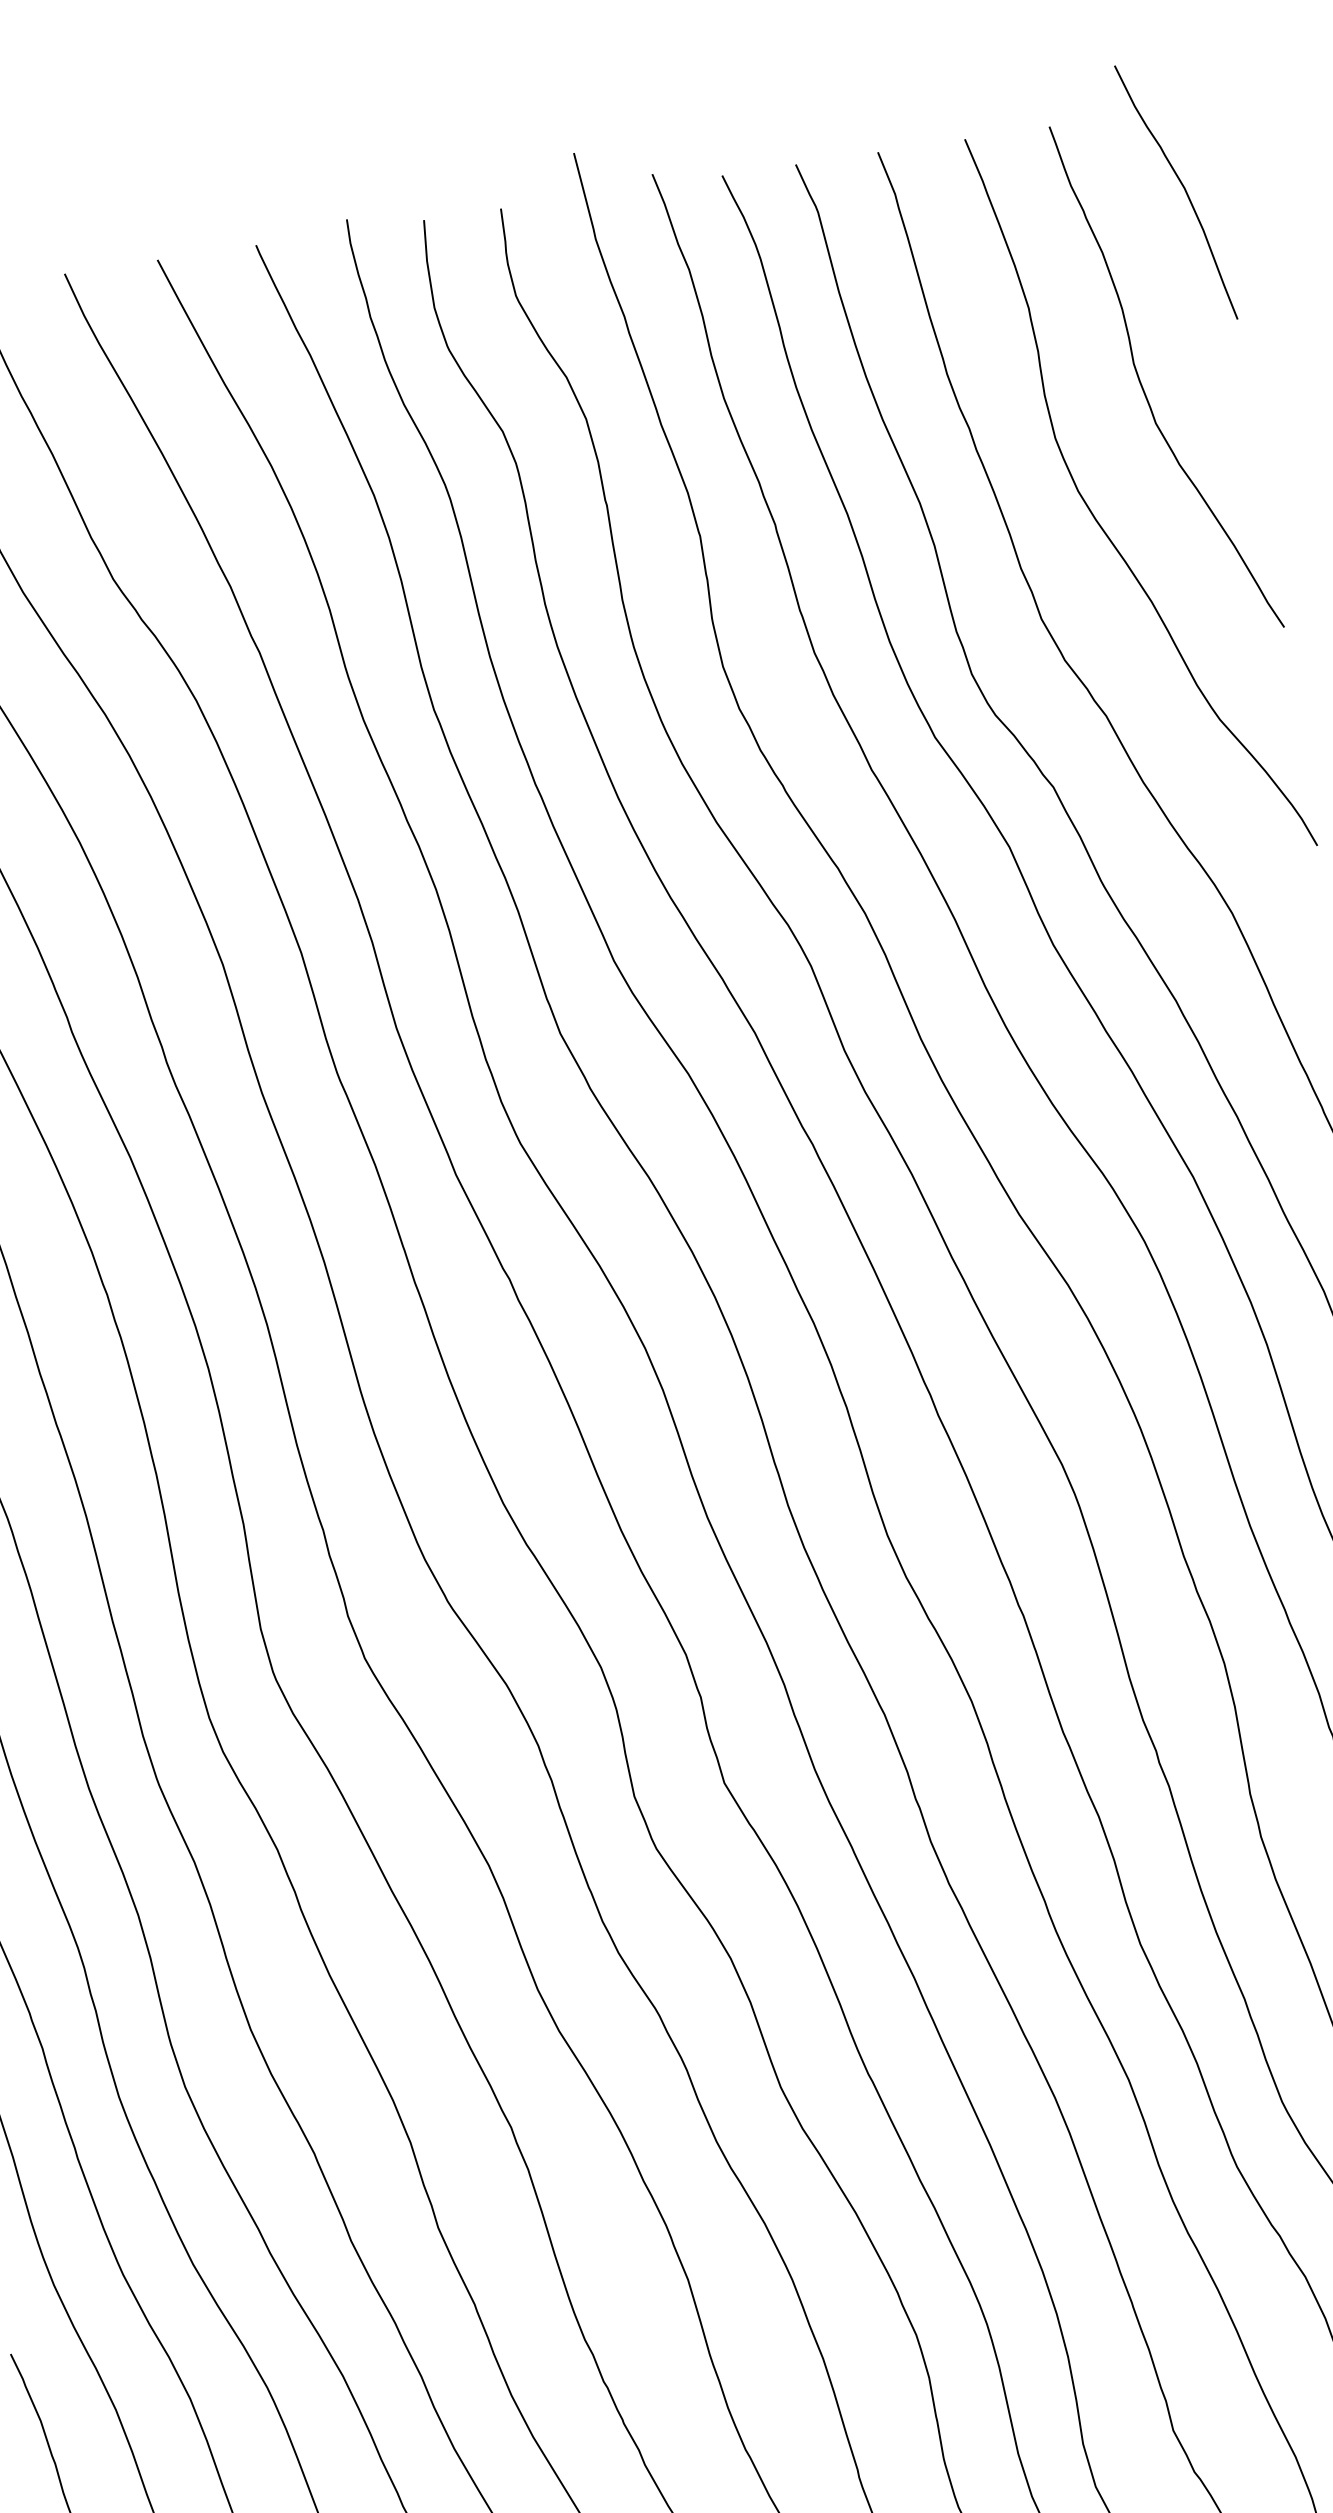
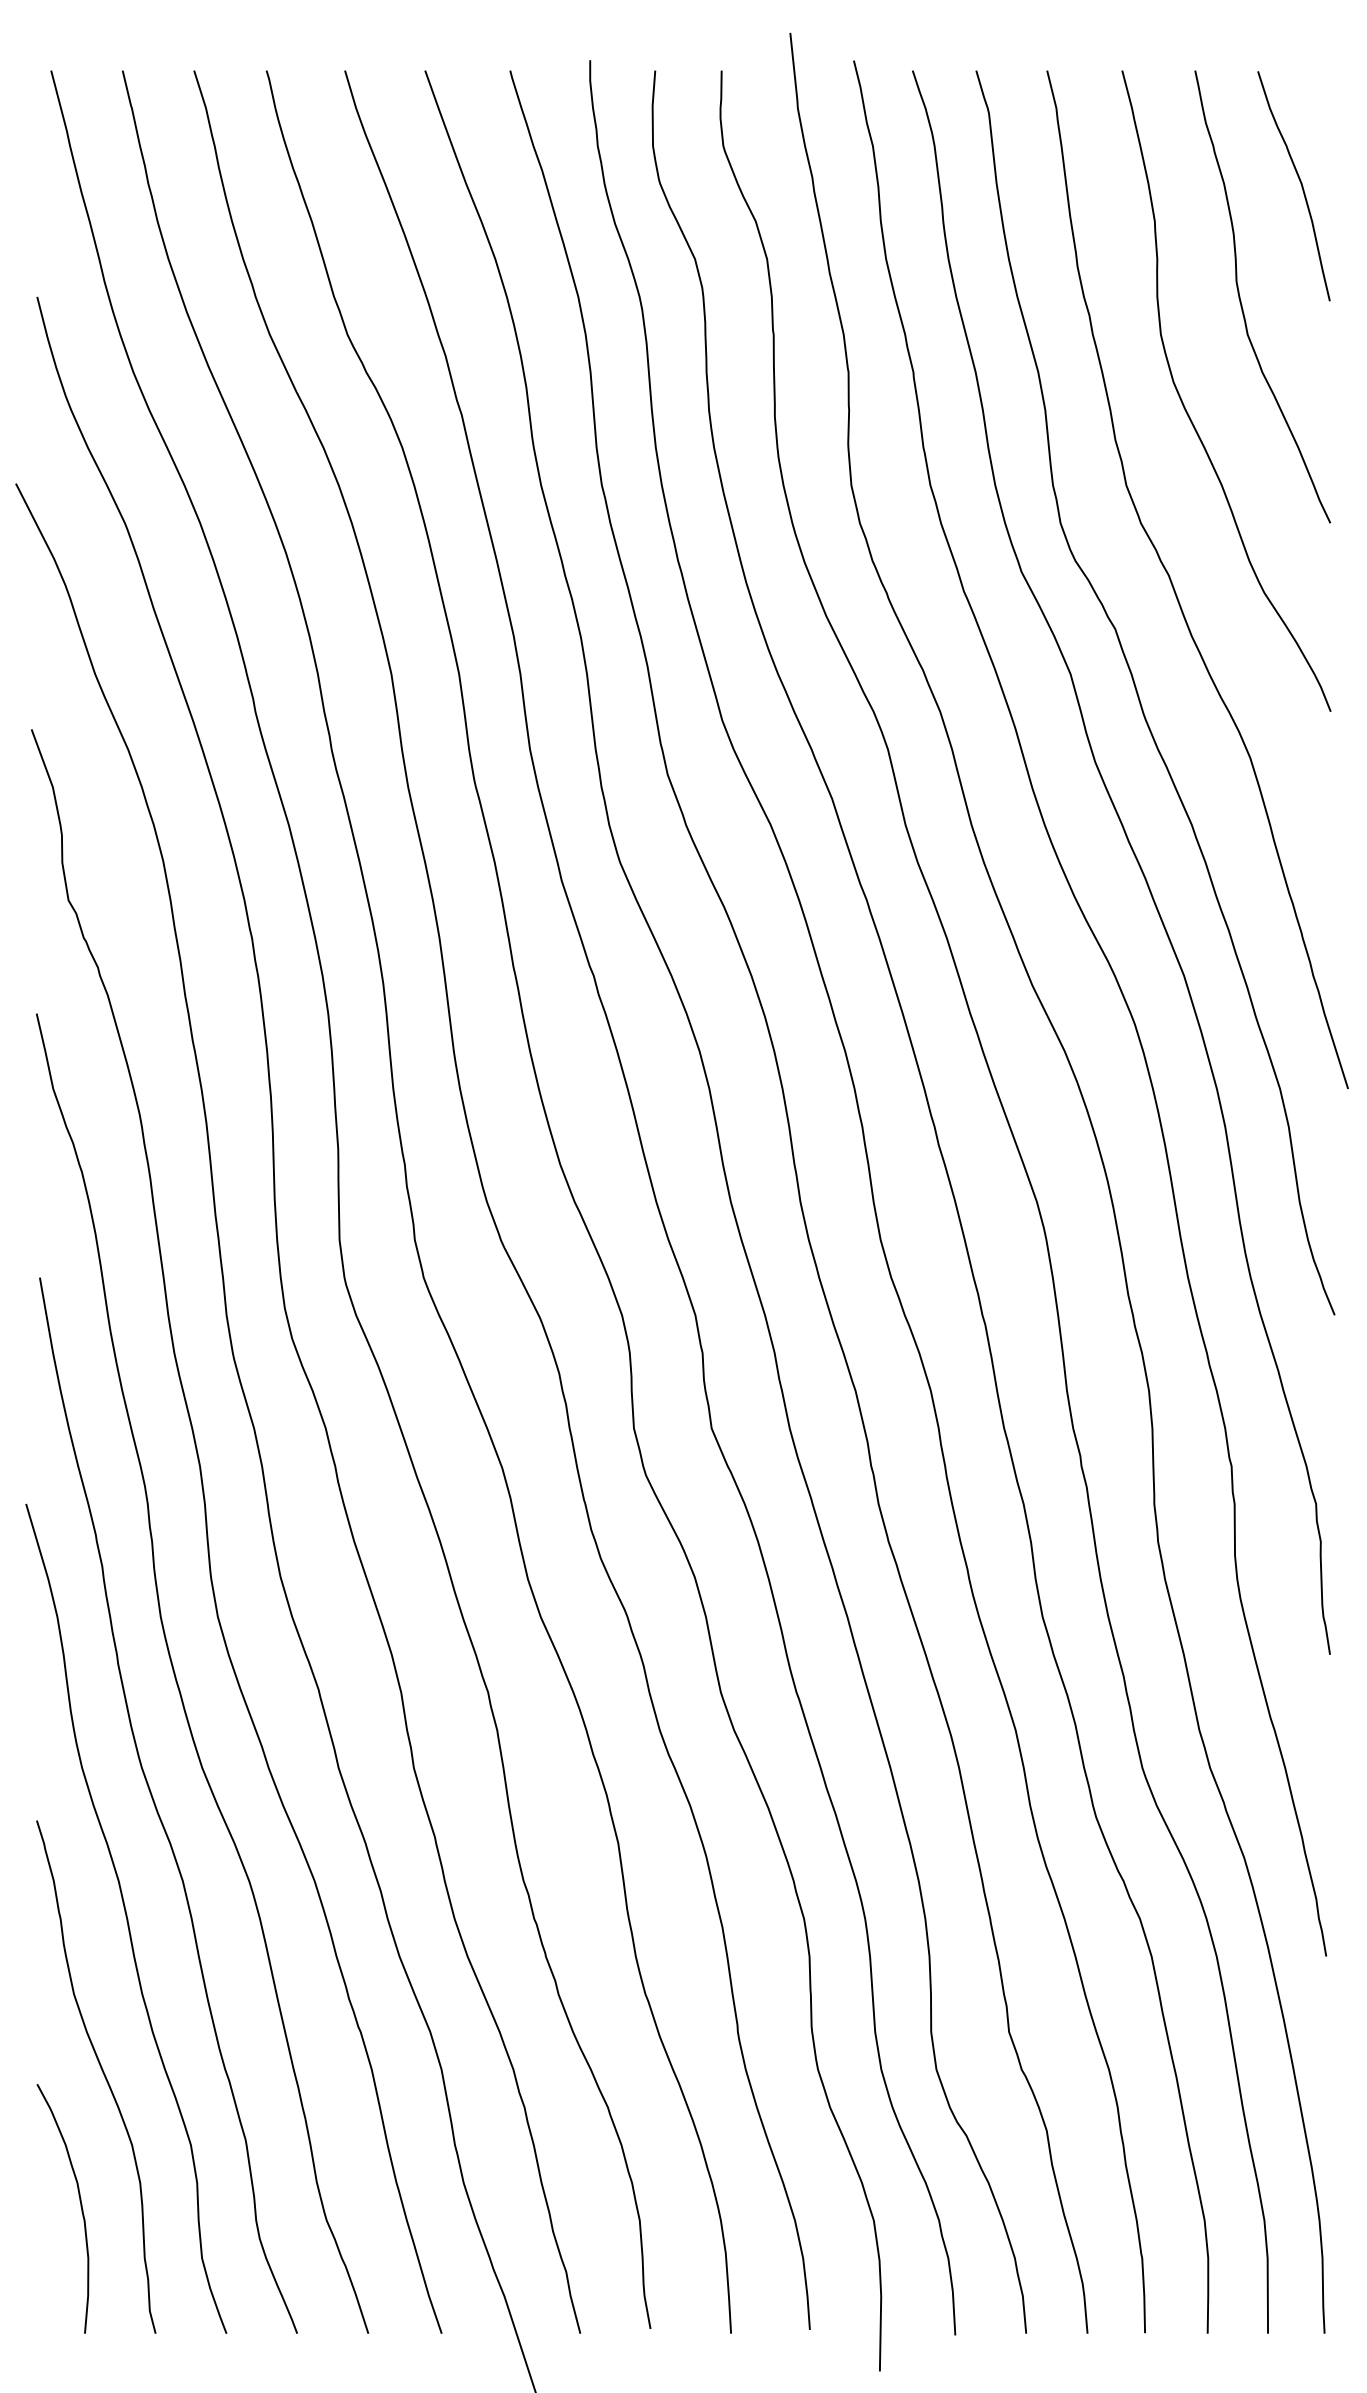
curve: (1183, 189) -> (1300, 184), moved

